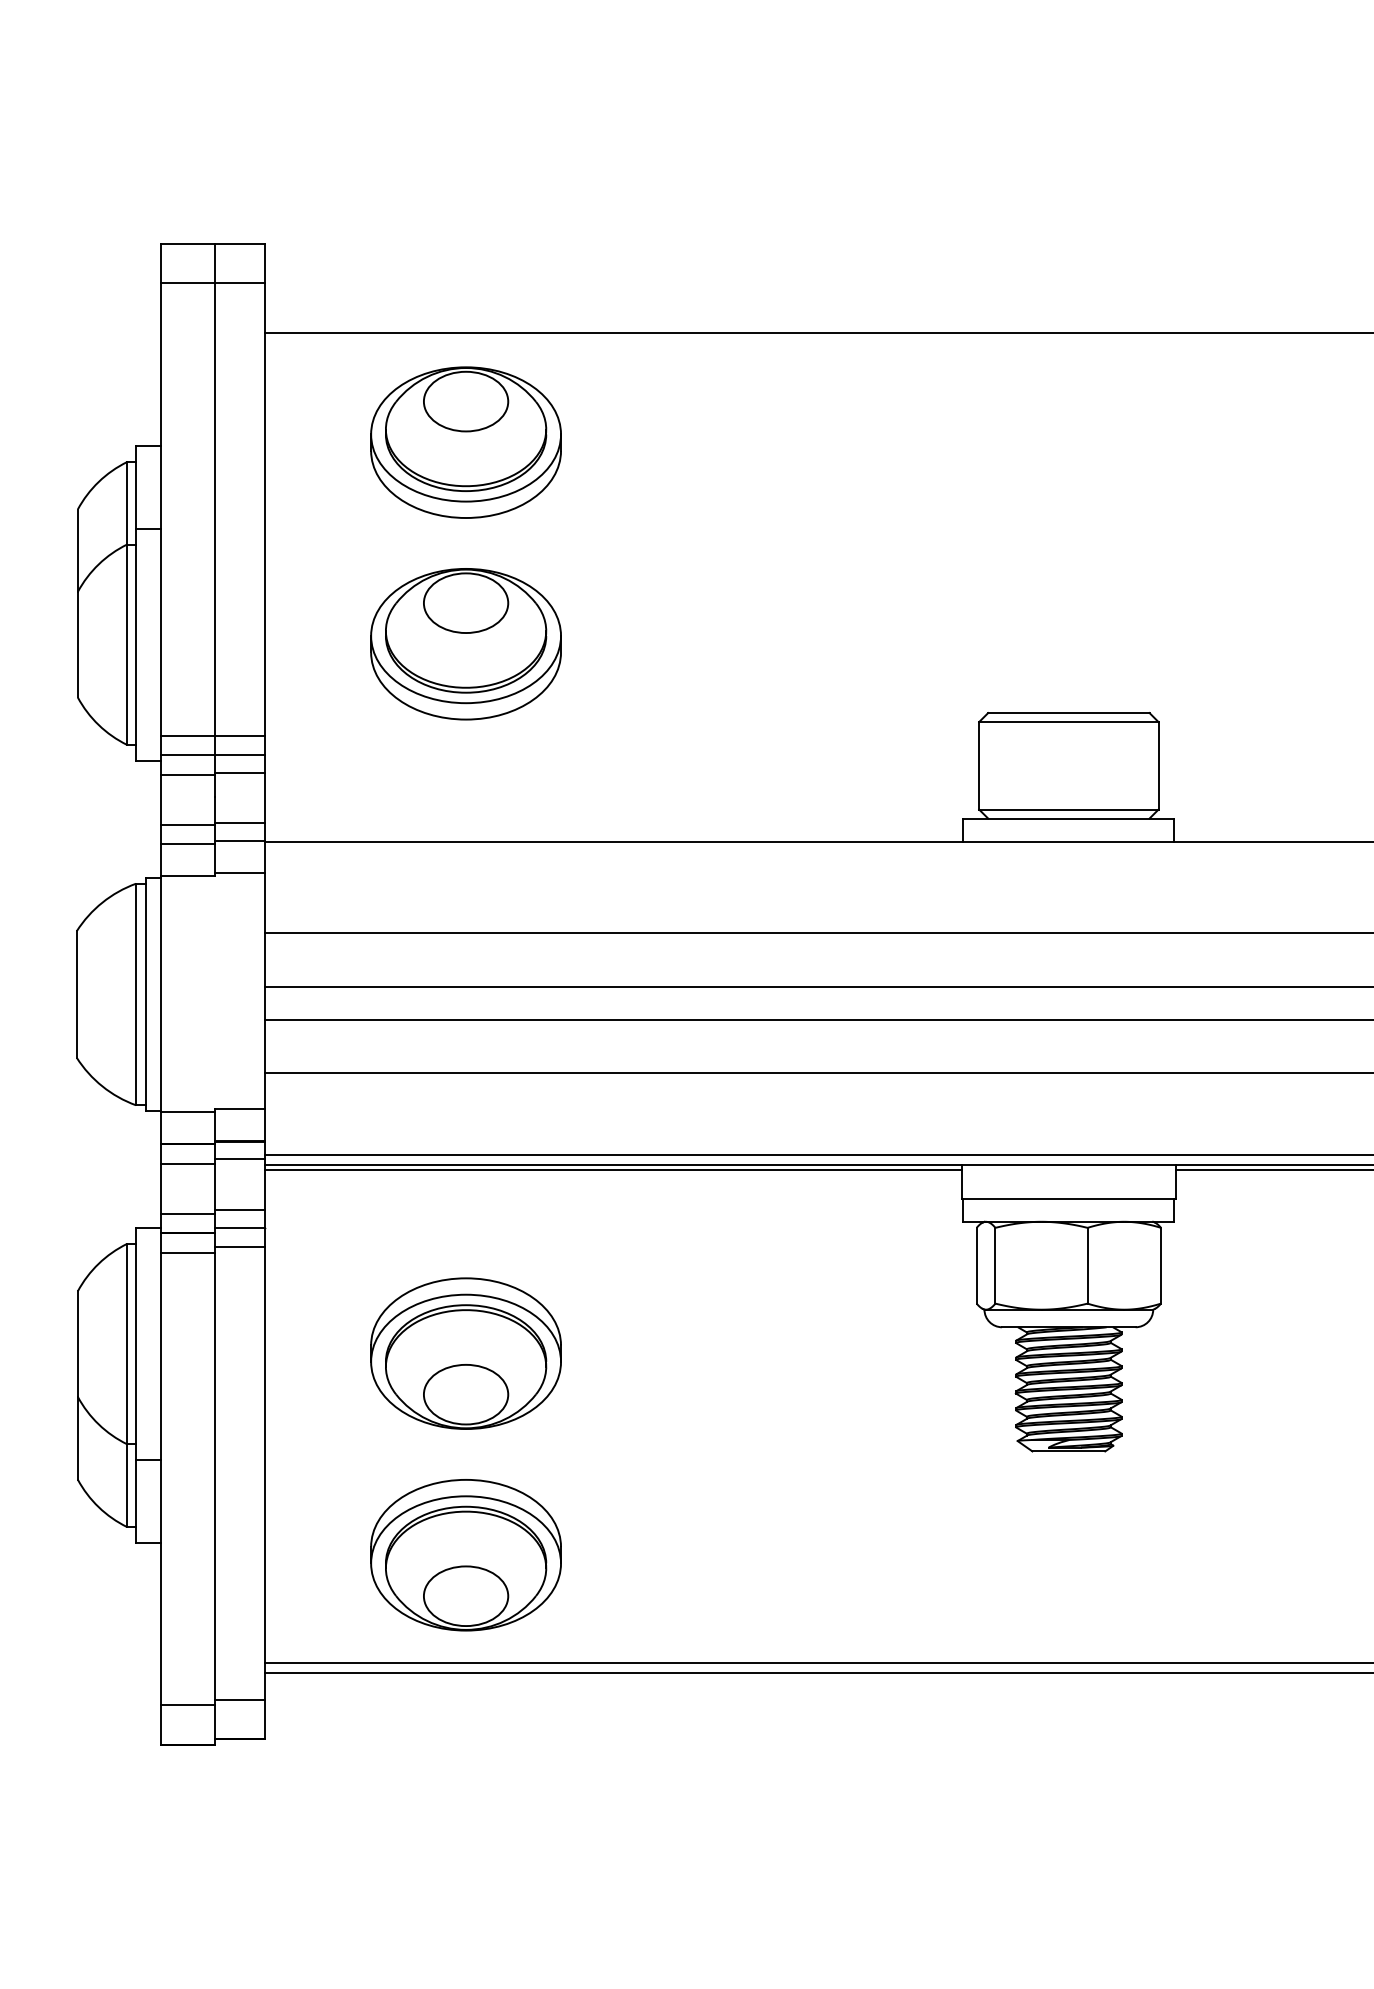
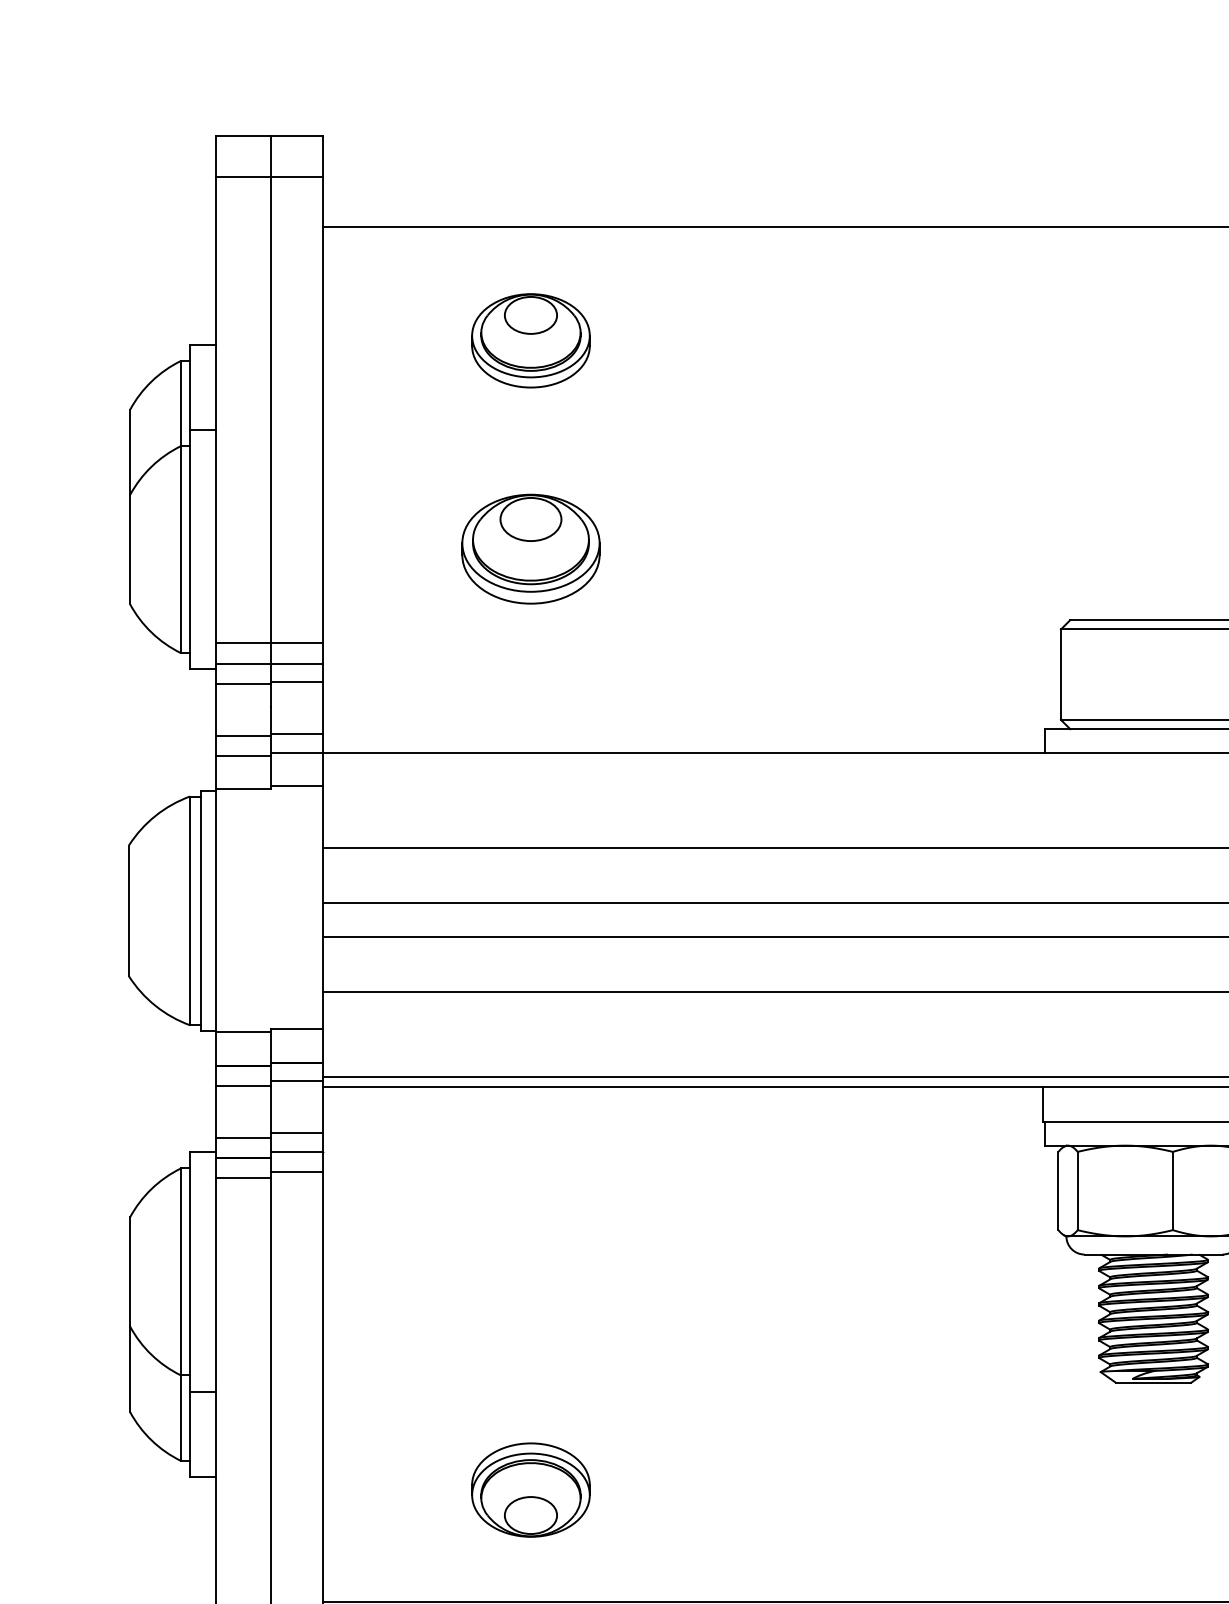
part: (465, 442) -> (530, 340), size x0.6
part: (465, 644) -> (530, 549), size x0.7
line: (613, 1169) -> (683, 1091), removed
part: (465, 1353) -> (530, 1281), removed
part: (465, 1555) -> (530, 1490), size x0.6

